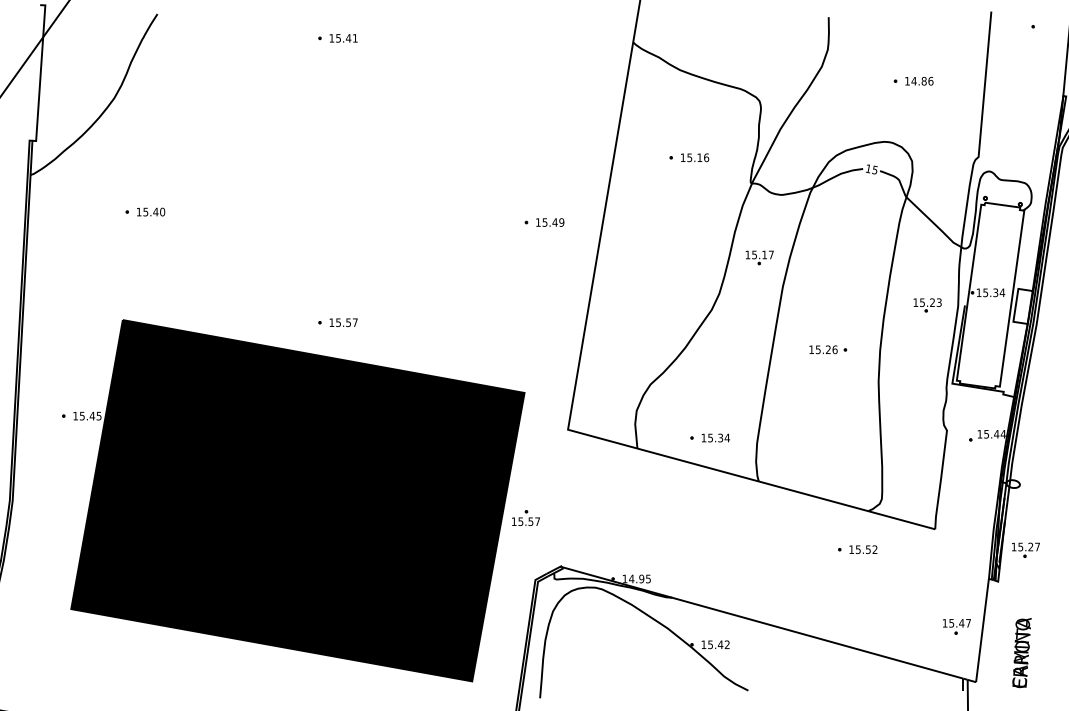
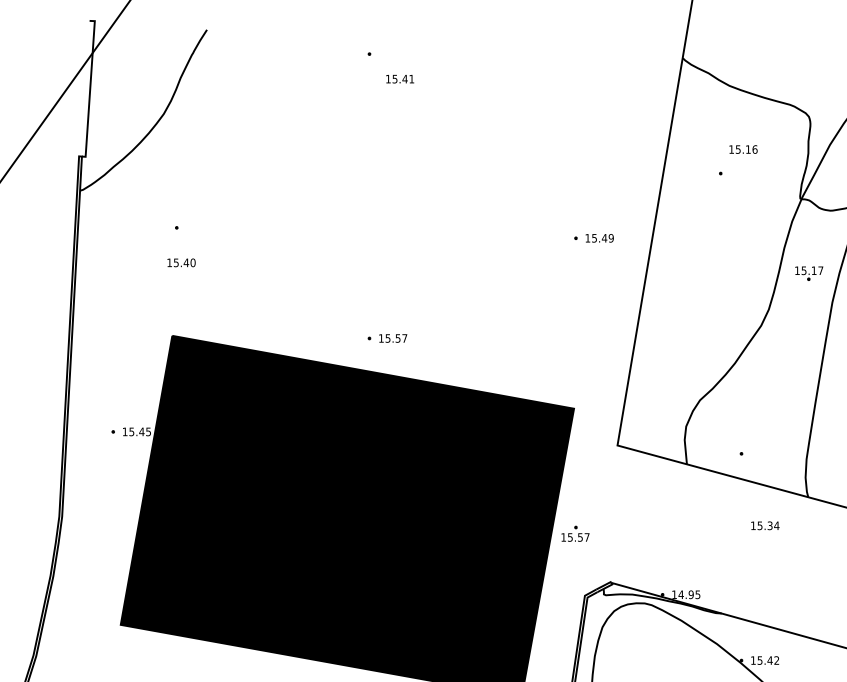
text: (343, 38) -> (399, 79), moved
text: (695, 157) -> (743, 149), moved
text: (151, 211) -> (181, 262), moved
text: (715, 437) -> (764, 525), moved

